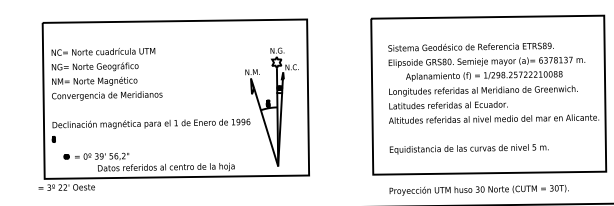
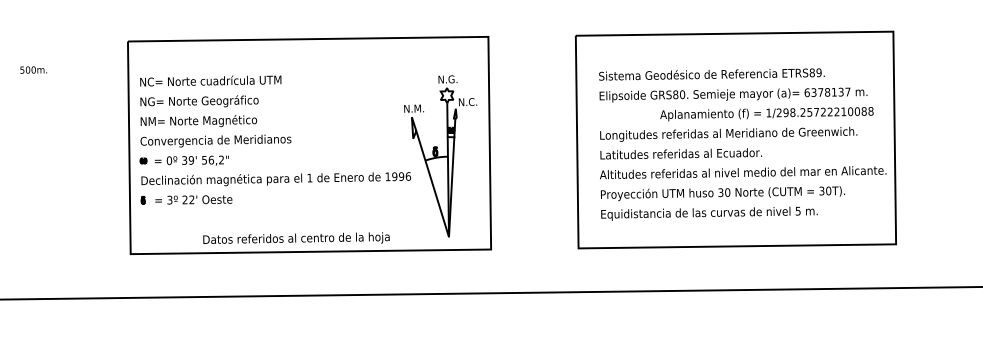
text: (483, 76) -> (766, 114), moved
part: (95, 156) -> (183, 160), moved
text: (66, 187) -> (193, 199), moved
text: (478, 190) -> (722, 193), moved

